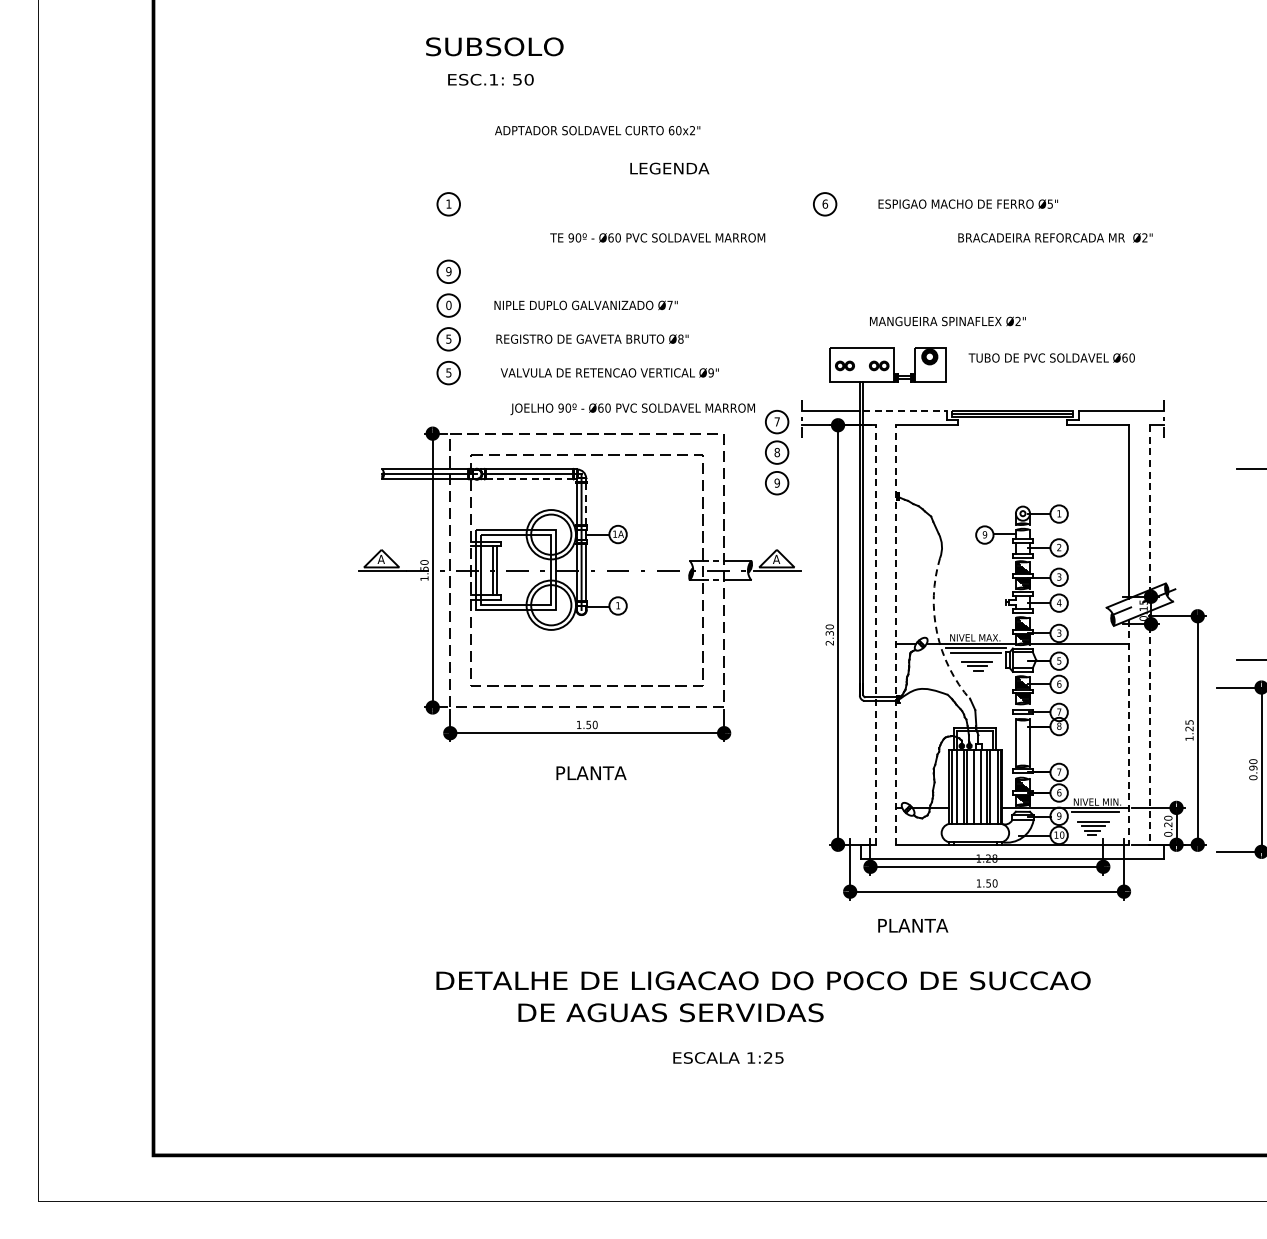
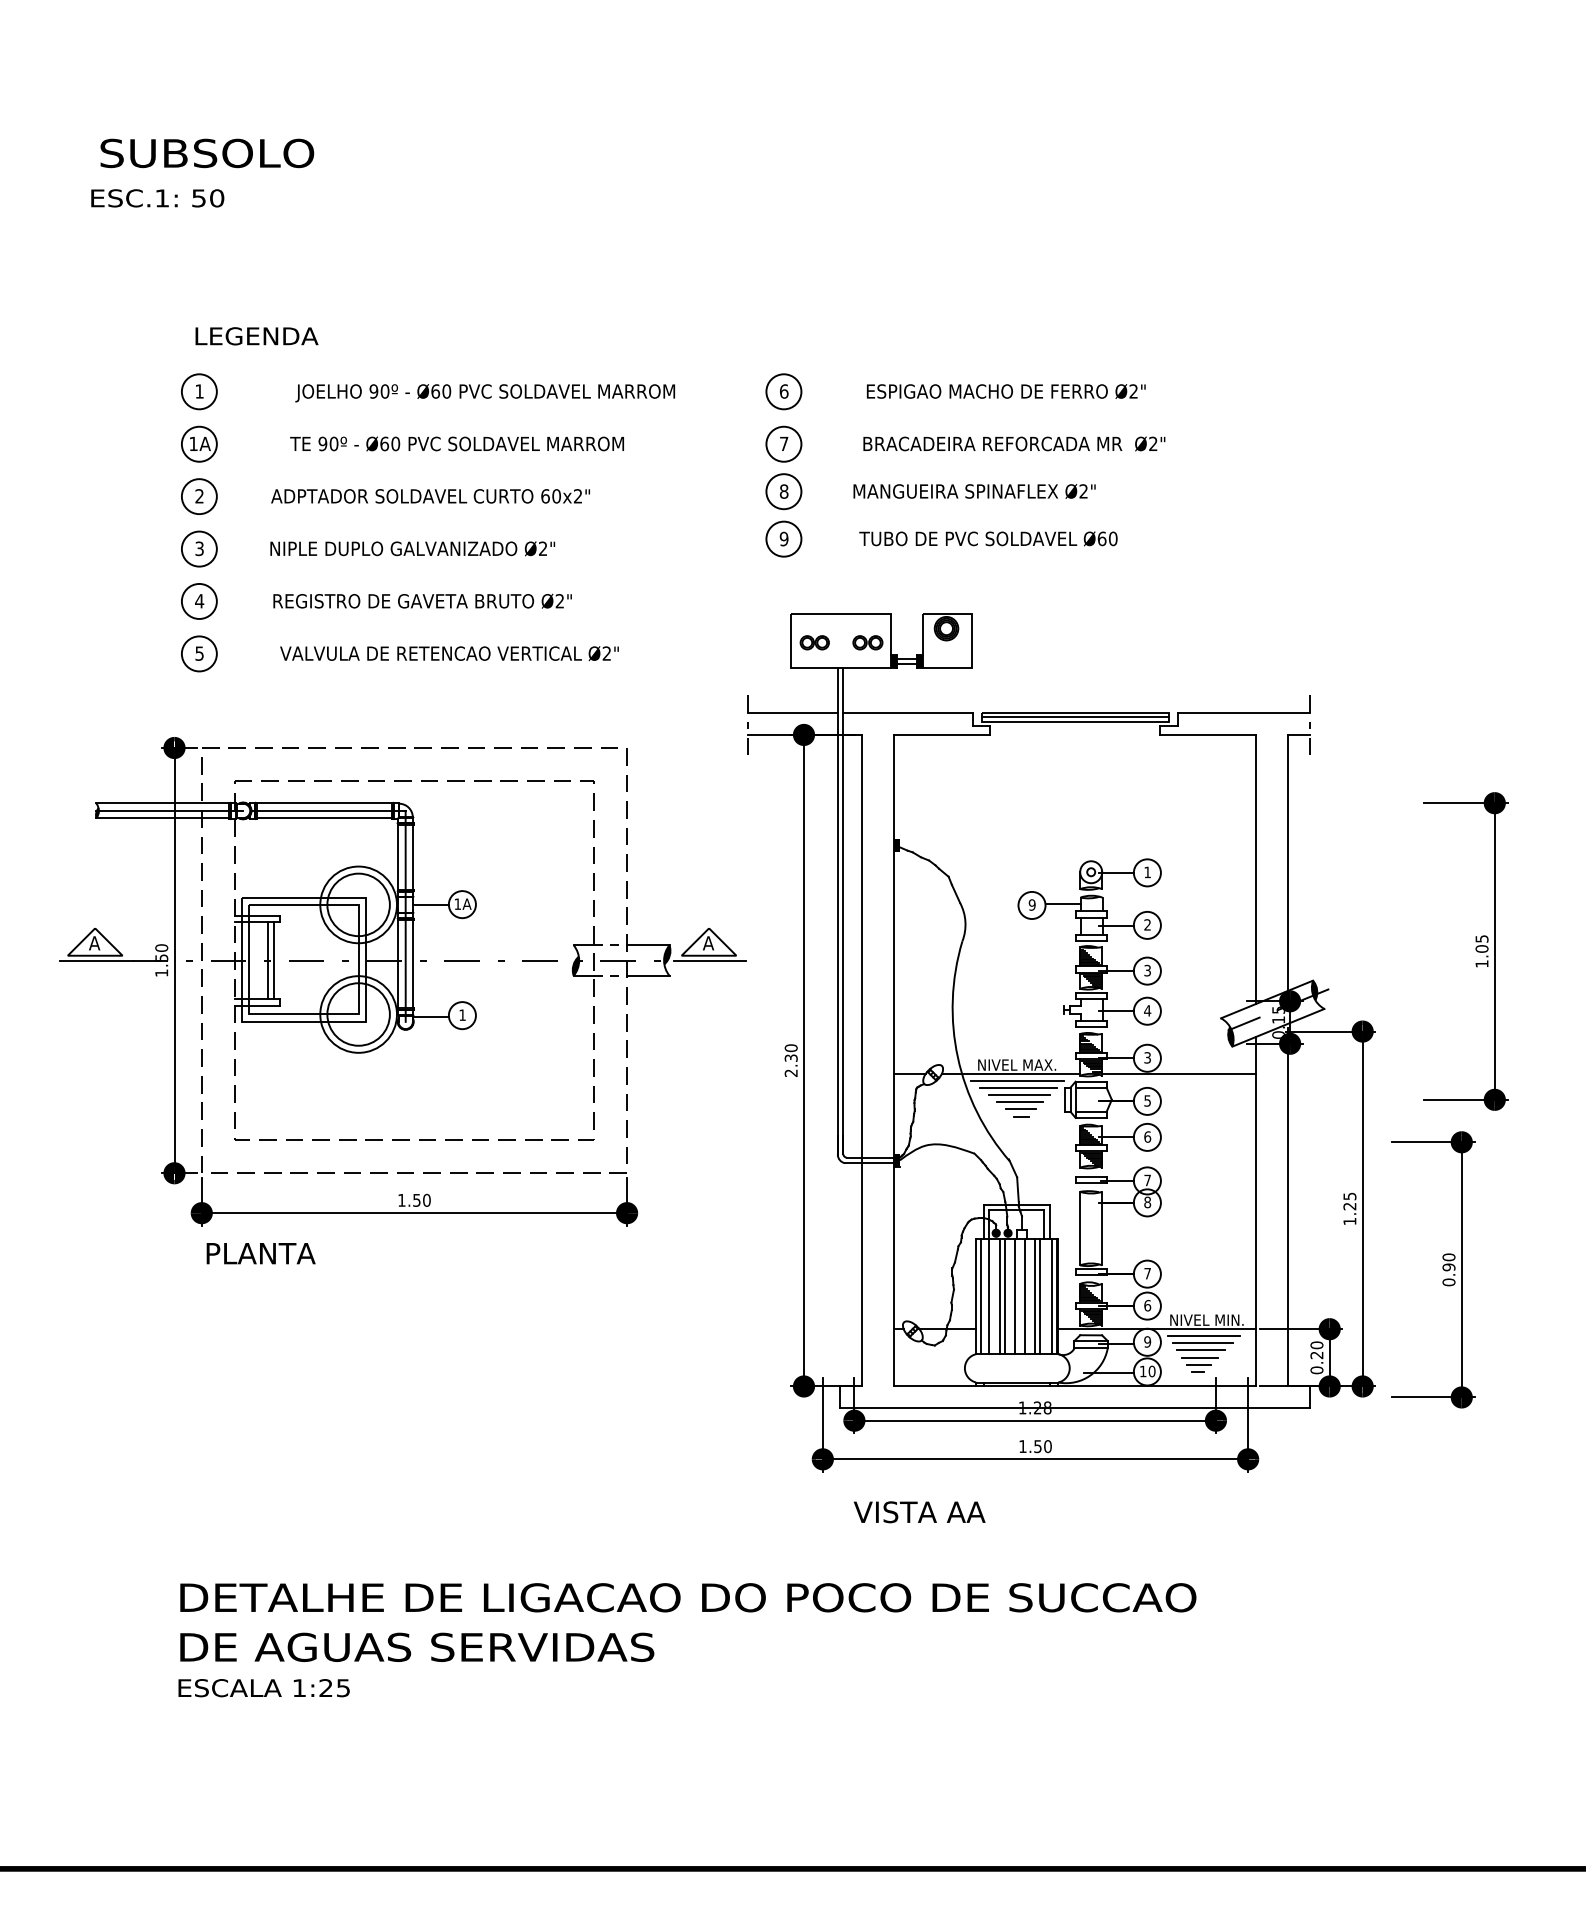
text: (494, 46) -> (206, 152), moved
text: (490, 79) -> (157, 197), moved
text: (597, 130) -> (430, 496), moved
text: (669, 168) -> (256, 336), moved
text: (1049, 203) -> (1132, 390), Ø5" -> Ø2"
text: (657, 237) -> (456, 443), moved
text: (1055, 237) -> (1014, 443), moved
part: (448, 238) -> (199, 444), added
text: (448, 271) -> (199, 496), 9 -> 2
text: (448, 304) -> (199, 547), 0 -> 3
text: (669, 304) -> (542, 547), Ø7" -> Ø2"
text: (947, 321) -> (973, 491), moved
text: (448, 338) -> (199, 600), 5 -> 4
text: (680, 338) -> (559, 600), Ø8" -> Ø2"
text: (1051, 357) -> (987, 538), moved
text: (710, 372) -> (605, 652), Ø9" -> Ø2"
text: (632, 409) -> (484, 393), moved
line: (905, 411) -> (908, 713), dashed -> solid
part: (777, 452) -> (784, 491), moved
line: (529, 478) -> (324, 817), dashed -> solid
line: (586, 504) -> (413, 857), dashed -> solid
line: (1149, 509) -> (1287, 865), dashed -> solid
arc: (937, 632) -> (958, 1056), dashed -> solid
line: (875, 635) -> (862, 1061), dashed -> solid
line: (895, 635) -> (893, 1061), dashed -> solid
line: (976, 657) -> (1019, 1095), added
line: (1149, 729) -> (1287, 1207), dashed -> solid
line: (1128, 732) -> (1255, 1212), dashed -> solid
text: (591, 772) -> (261, 1252), moved
line: (1094, 817) -> (1202, 1344), added
text: (912, 925) -> (919, 1511), PLANTA -> VISTA AA
text: (670, 1012) -> (416, 1646), moved
text: (728, 1057) -> (264, 1687), moved

